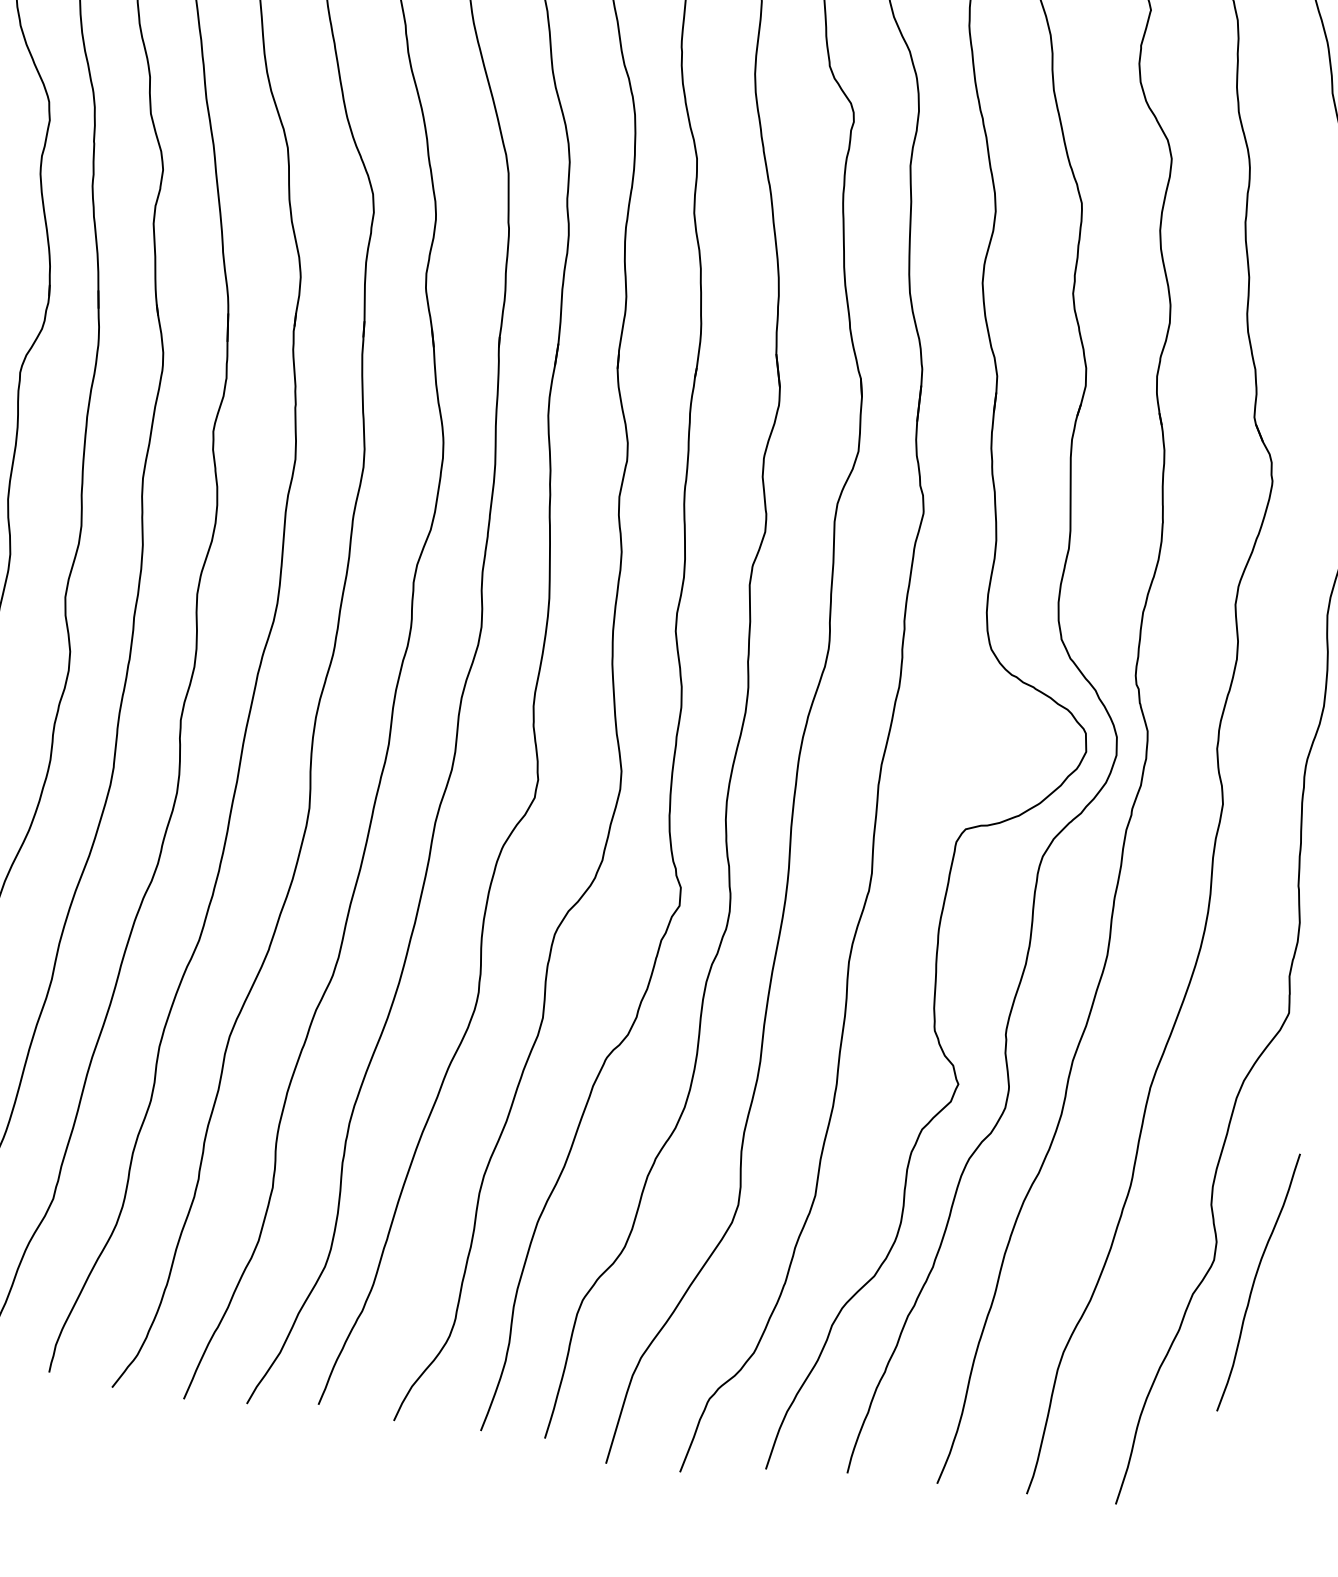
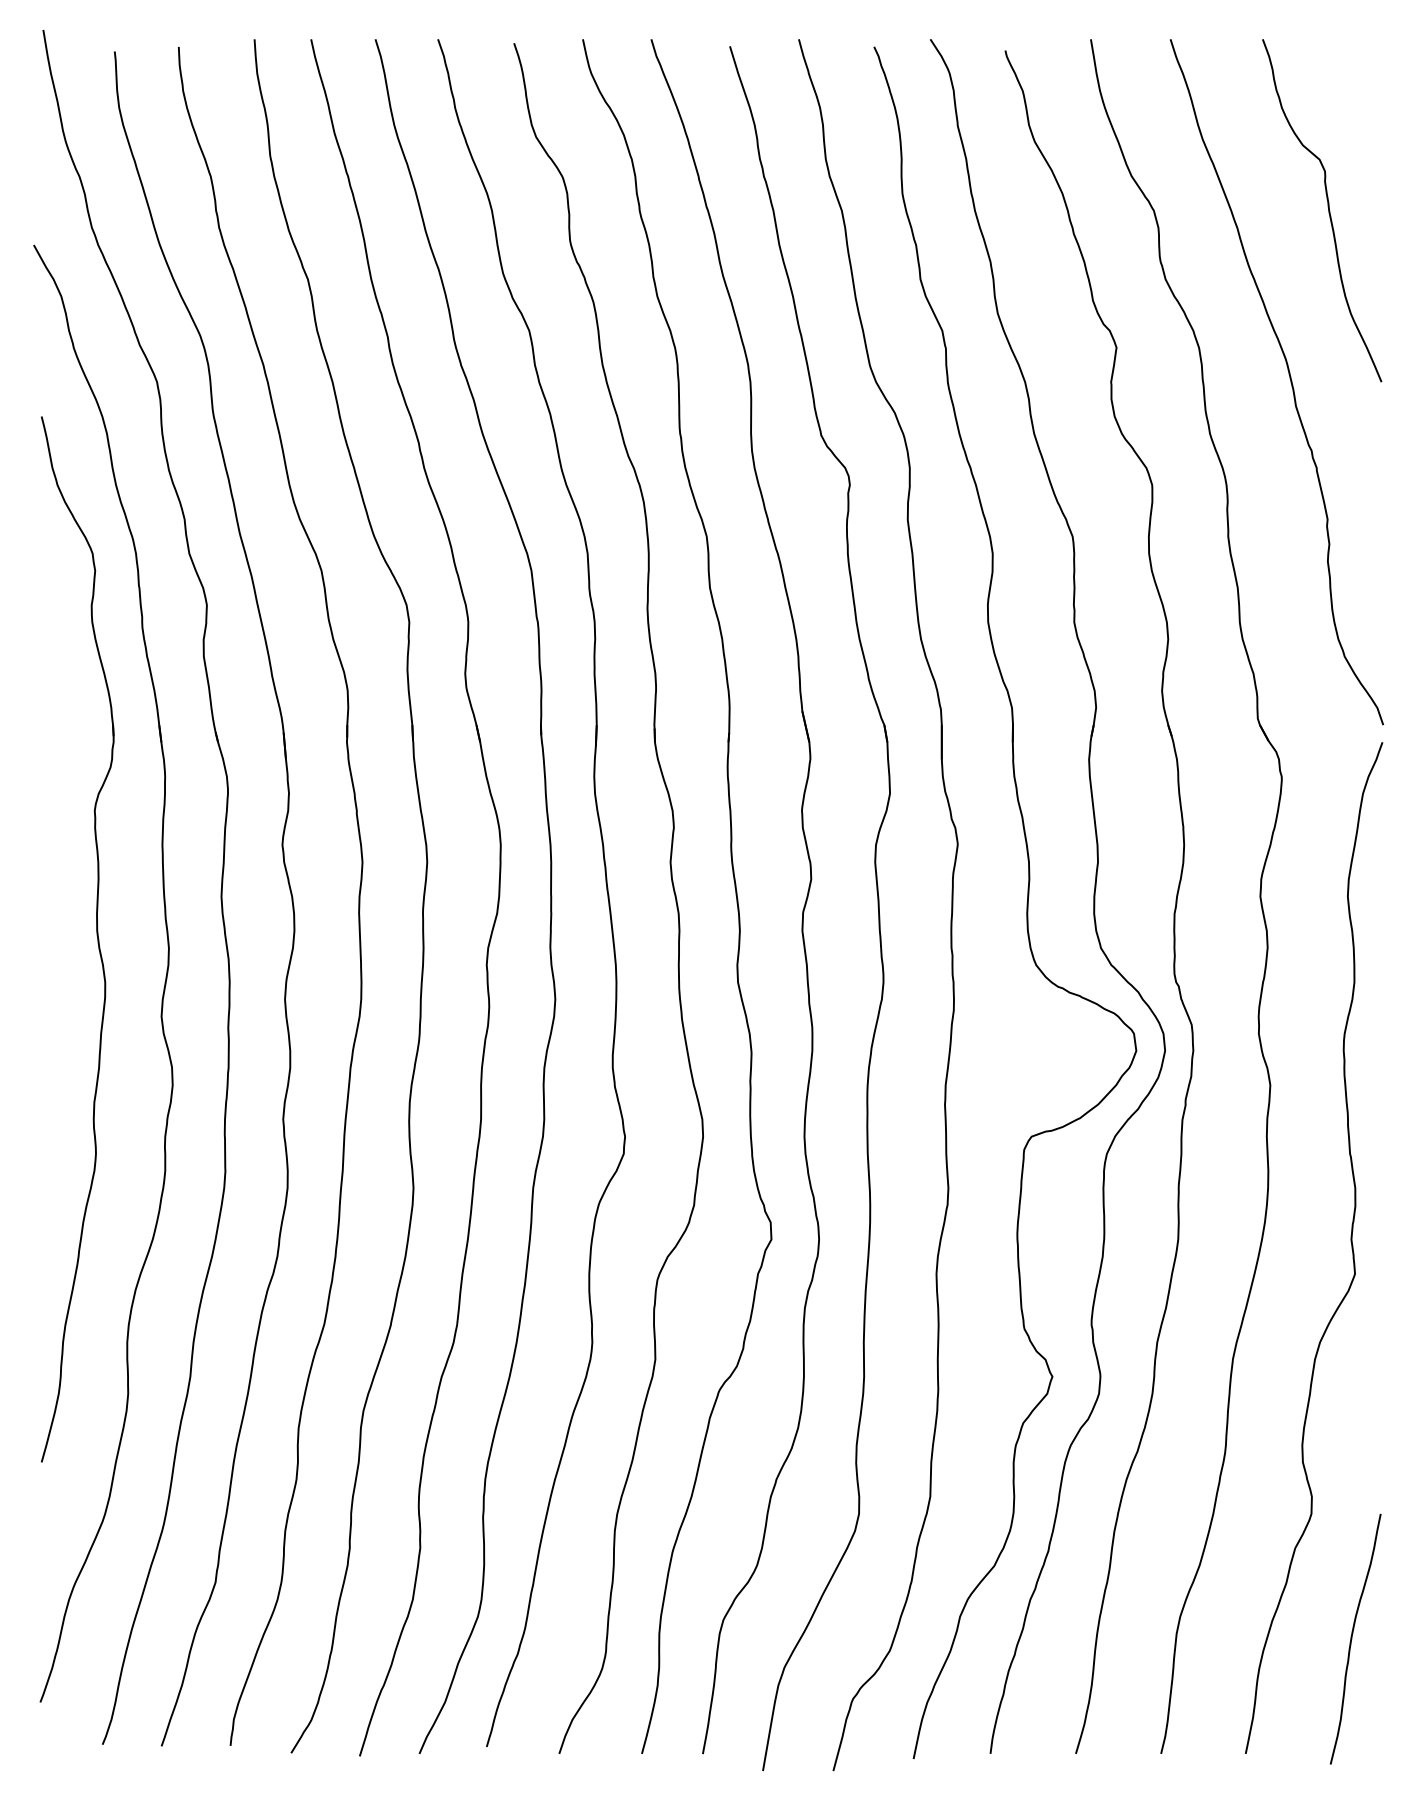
curve: (1255, 1281) -> (1352, 1638), moved

